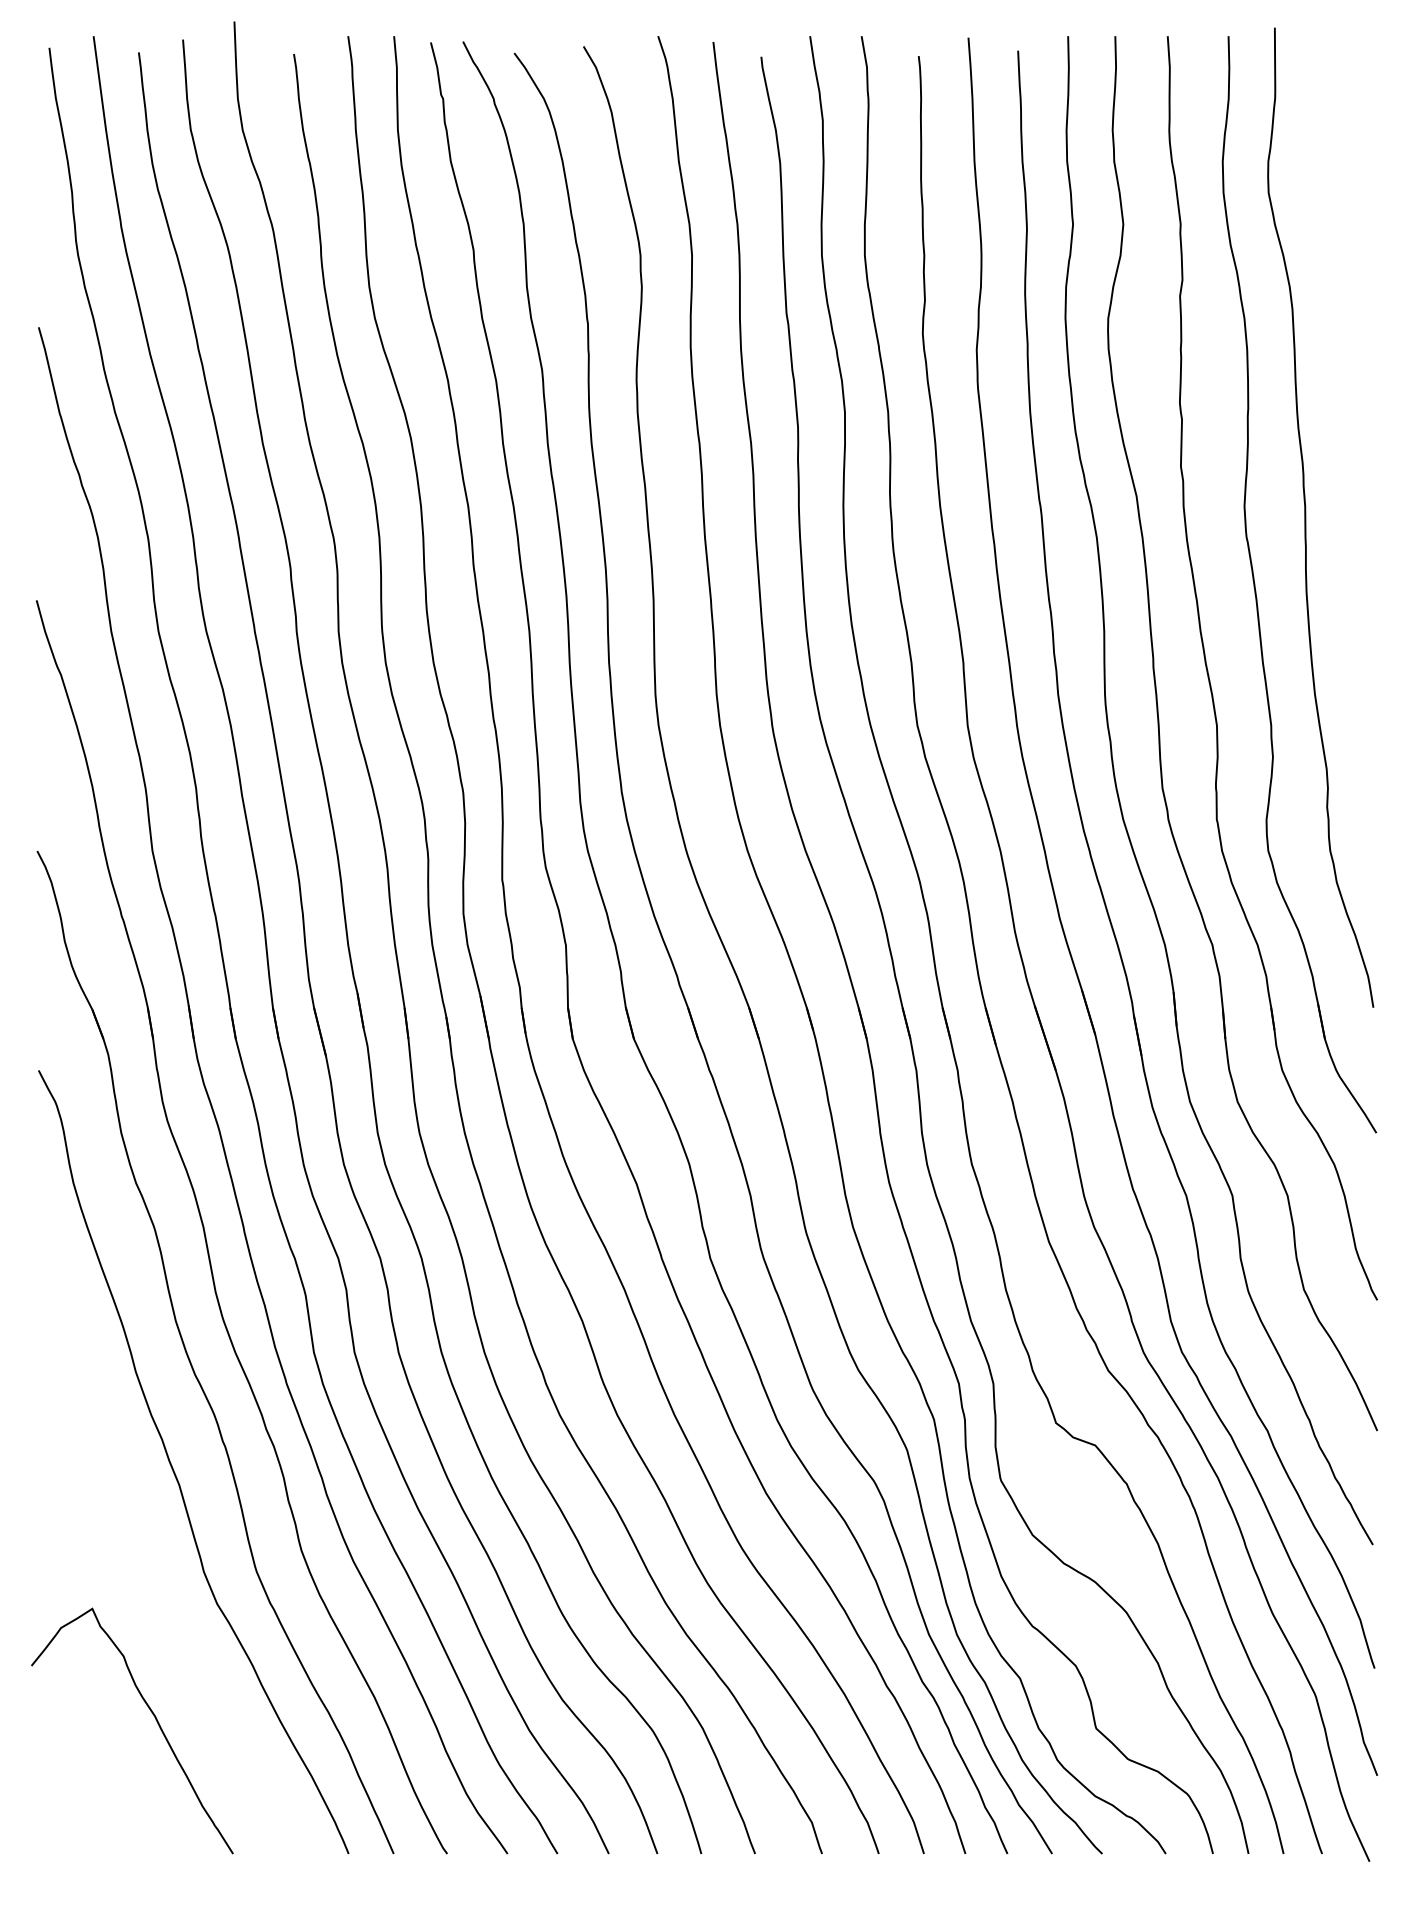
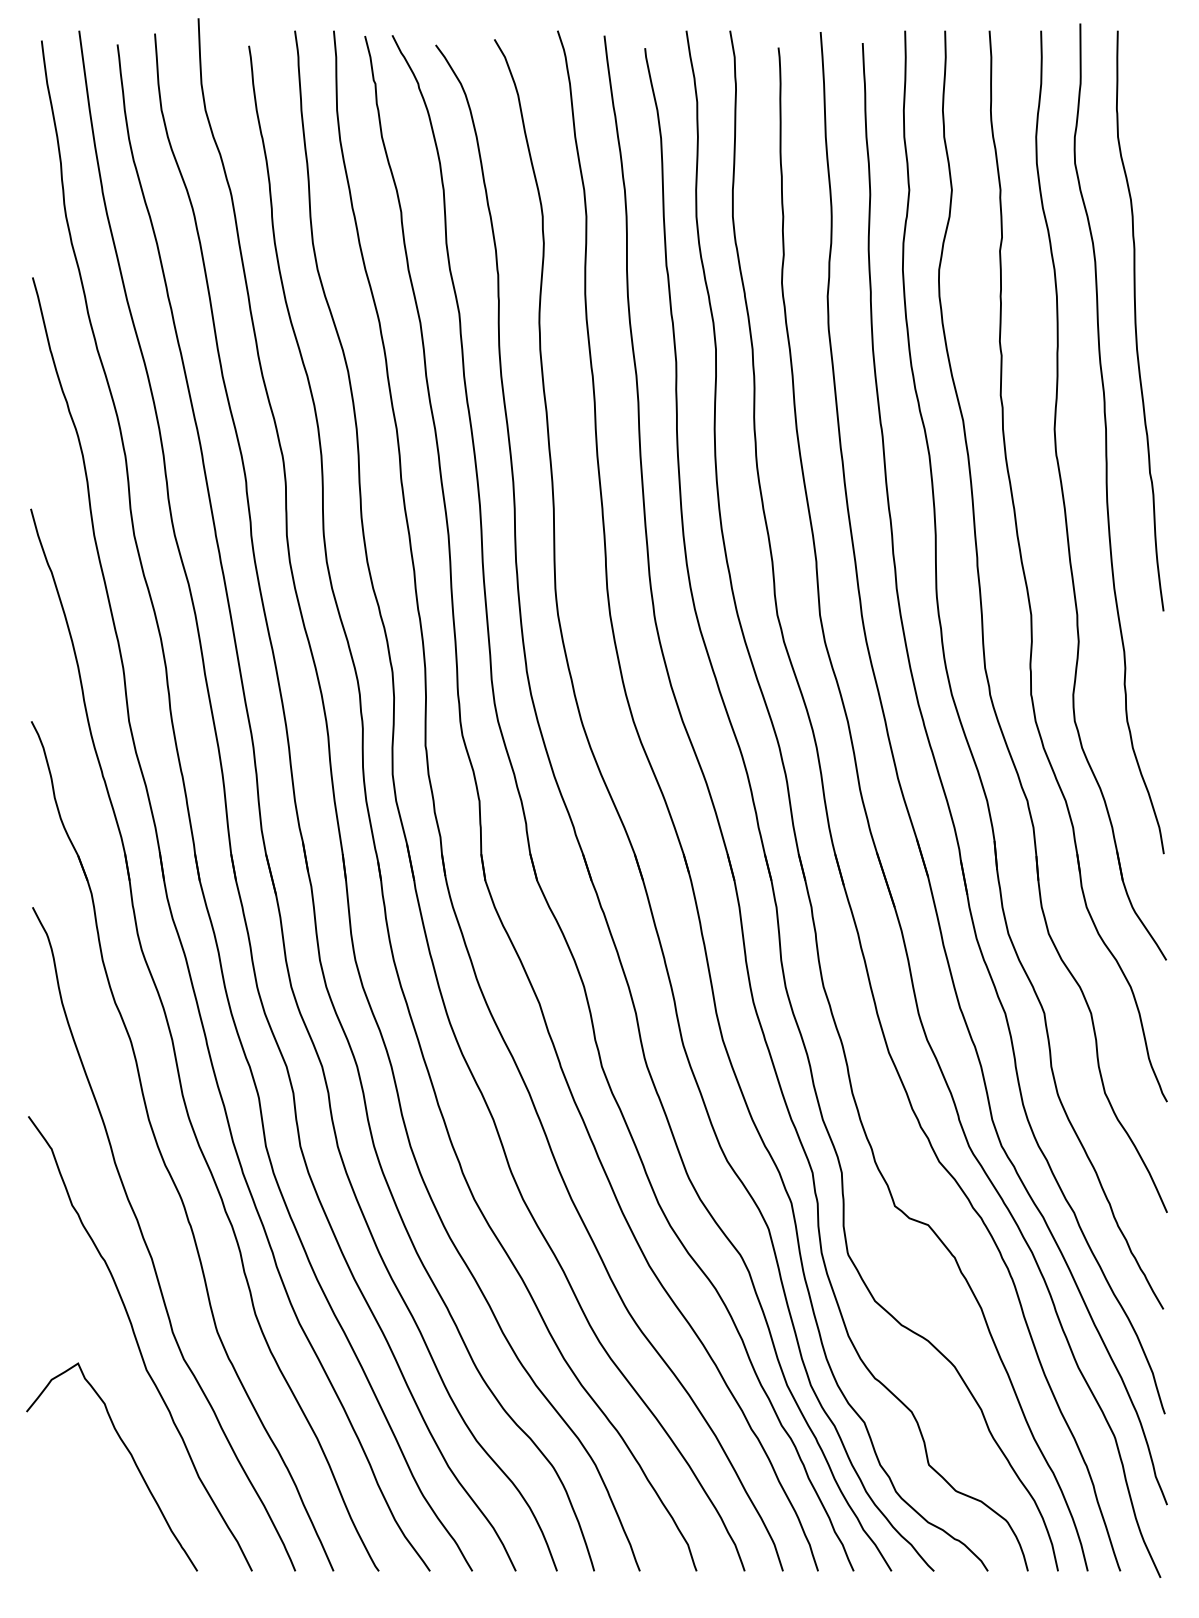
curve: (1341, 378) -> (1136, 320), added
curve: (163, 1585) -> (138, 1343), added

